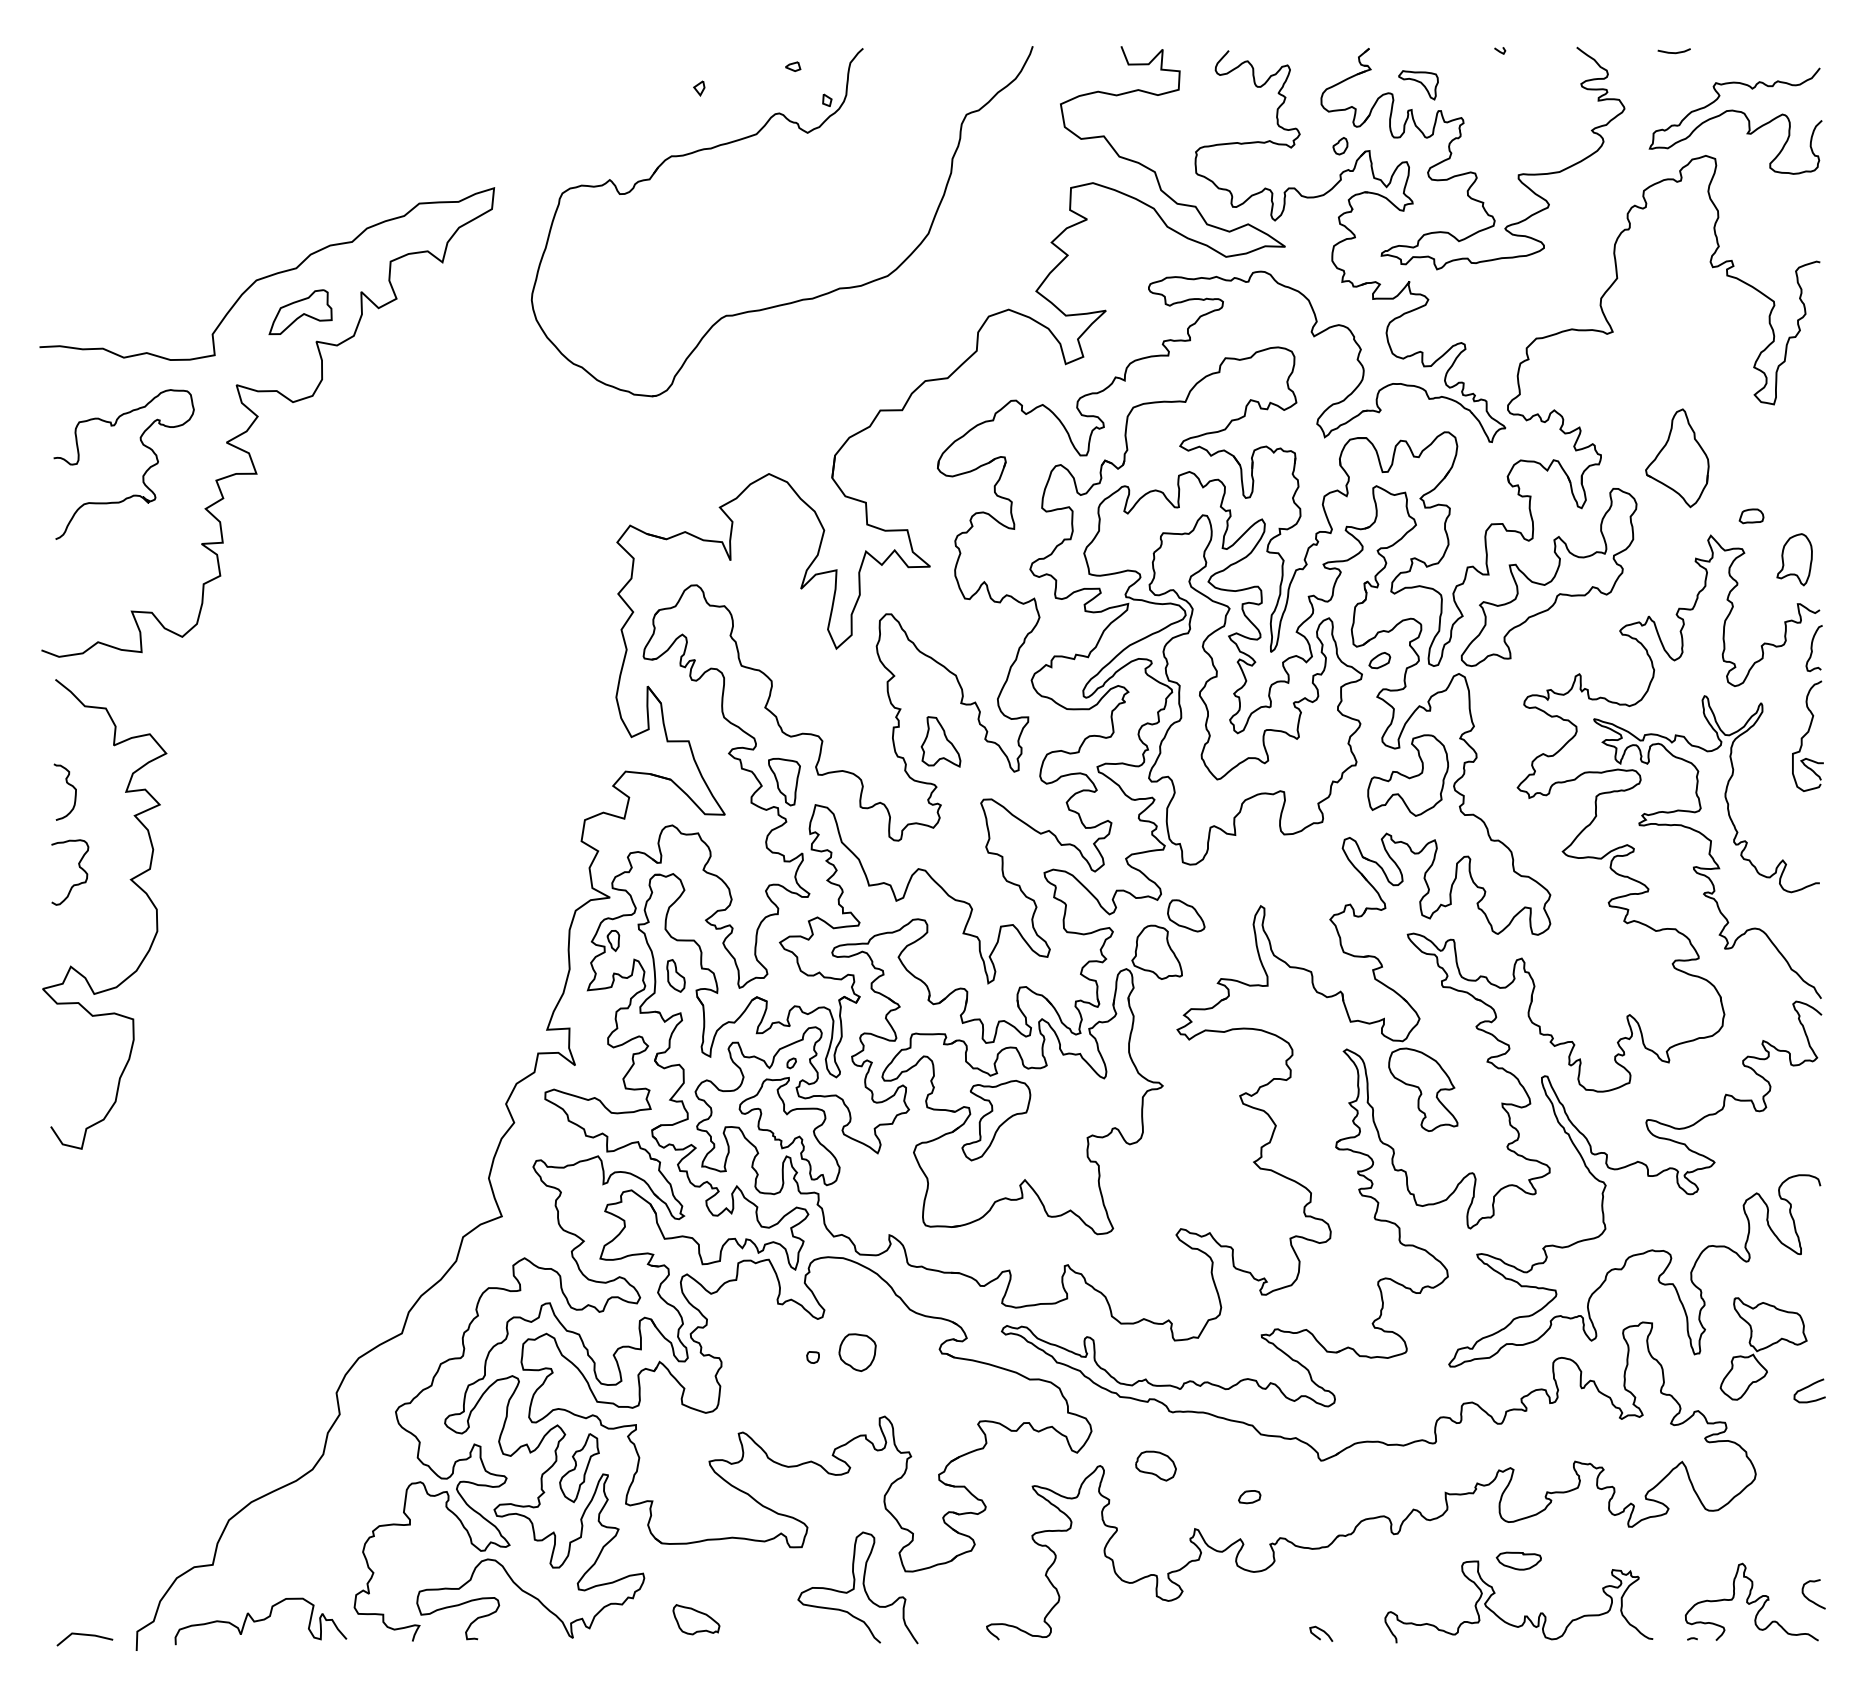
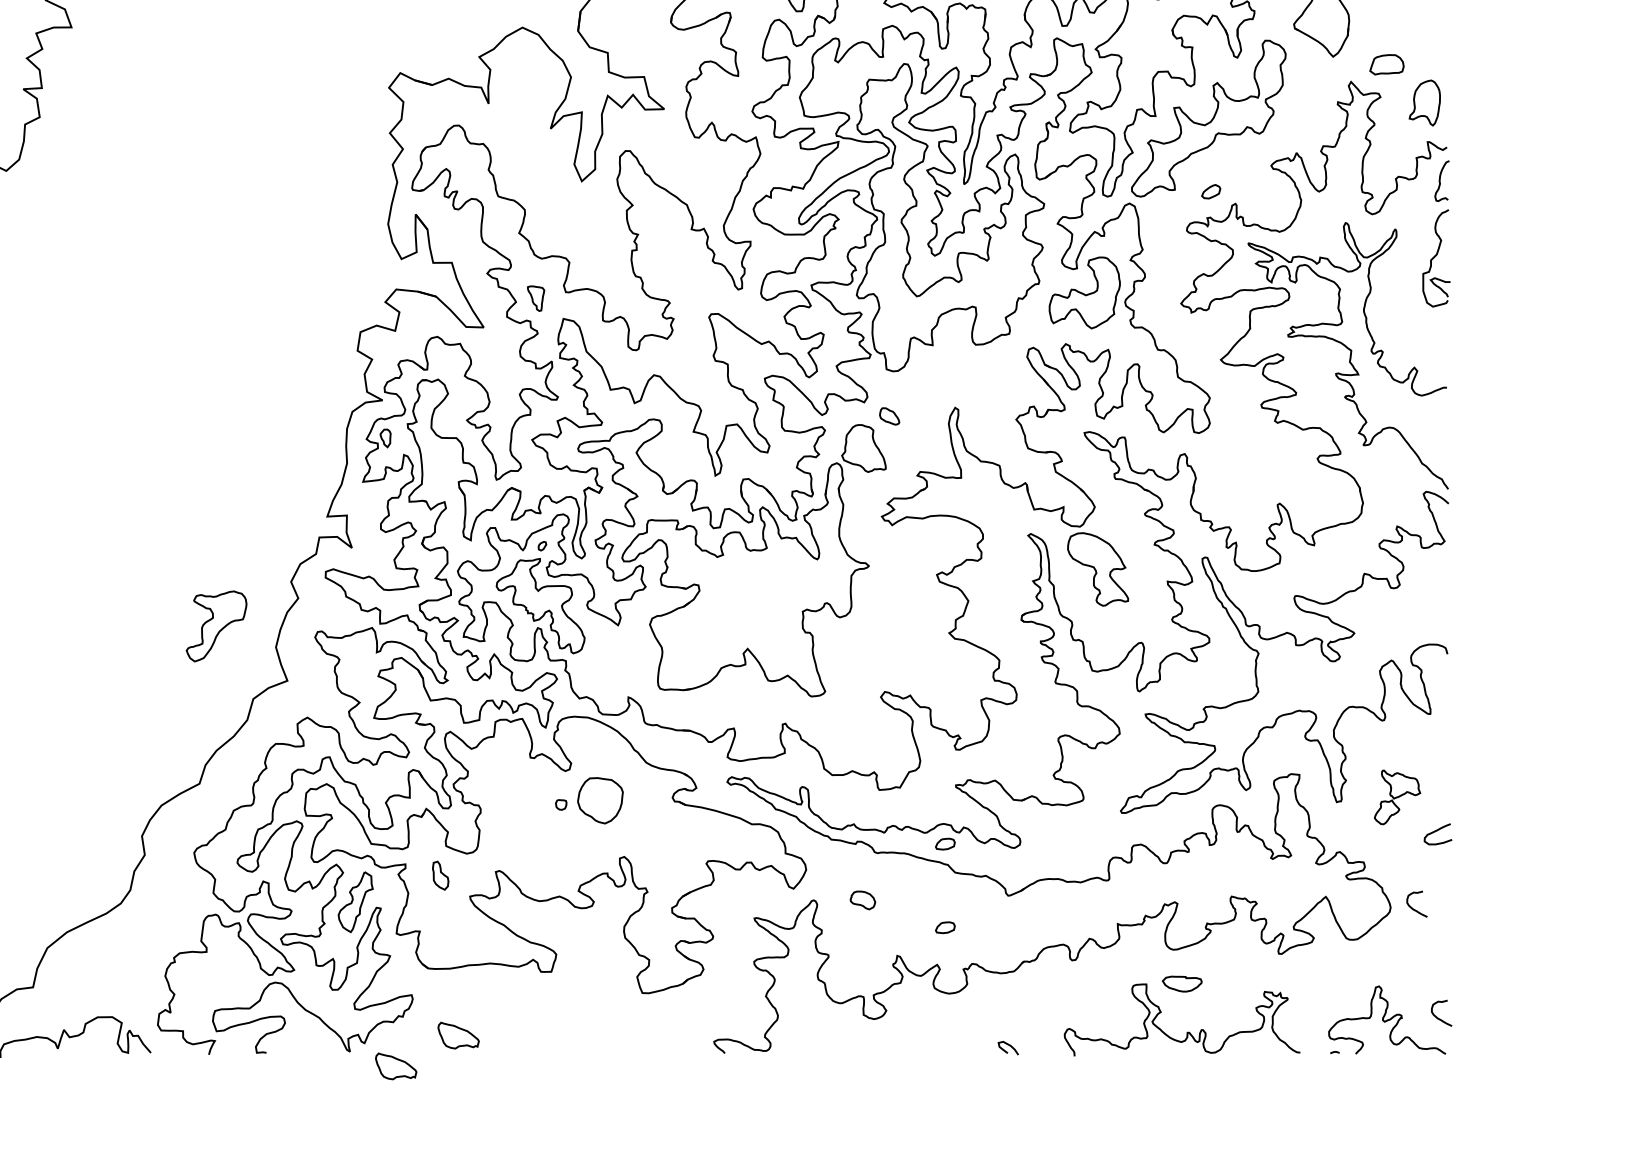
part: (1751, 516) -> (1386, 65), size x1.6
part: (1379, 660) -> (1210, 191), moved
part: (940, 741) -> (673, 262), removed
part: (784, 781) -> (536, 298), size x0.6
part: (1186, 915) -> (889, 416), size x0.6
part: (675, 975) -> (440, 875), moved
part: (996, 1120) -> (216, 626), moved
part: (1763, 1348) -> (1397, 797), size x0.6
part: (857, 1352) -> (600, 800), size x1.4
part: (1249, 1402) -> (945, 844), added
part: (1155, 1465) -> (862, 899), size x0.7
curve: (1782, 1475) -> (1414, 908), added
curve: (854, 1587) -> (597, 1007), removed
part: (625, 1654) -> (396, 1066), added

